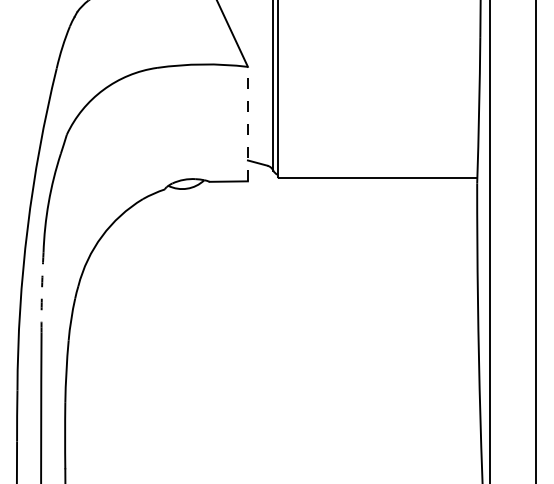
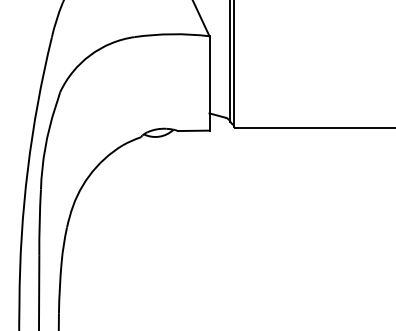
line: (247, 123) -> (209, 82), dashed -> solid
arc: (41, 292) -> (39, 222), dashed -> solid

